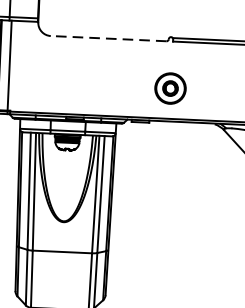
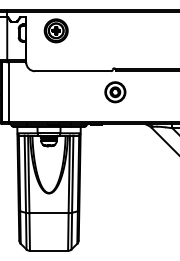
line: (107, 39) -> (72, 71), dashed -> solid
part: (170, 88) -> (115, 92), moved

